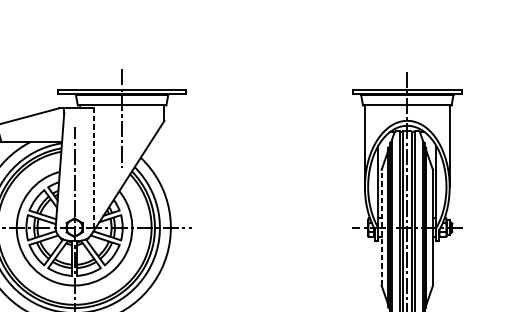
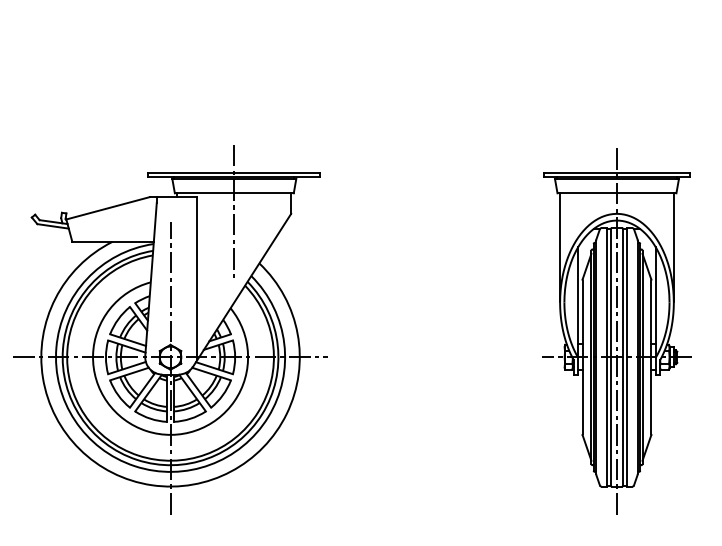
line: (94, 168) -> (197, 278), dashed -> solid
line: (381, 227) -> (582, 357), dashed -> solid

